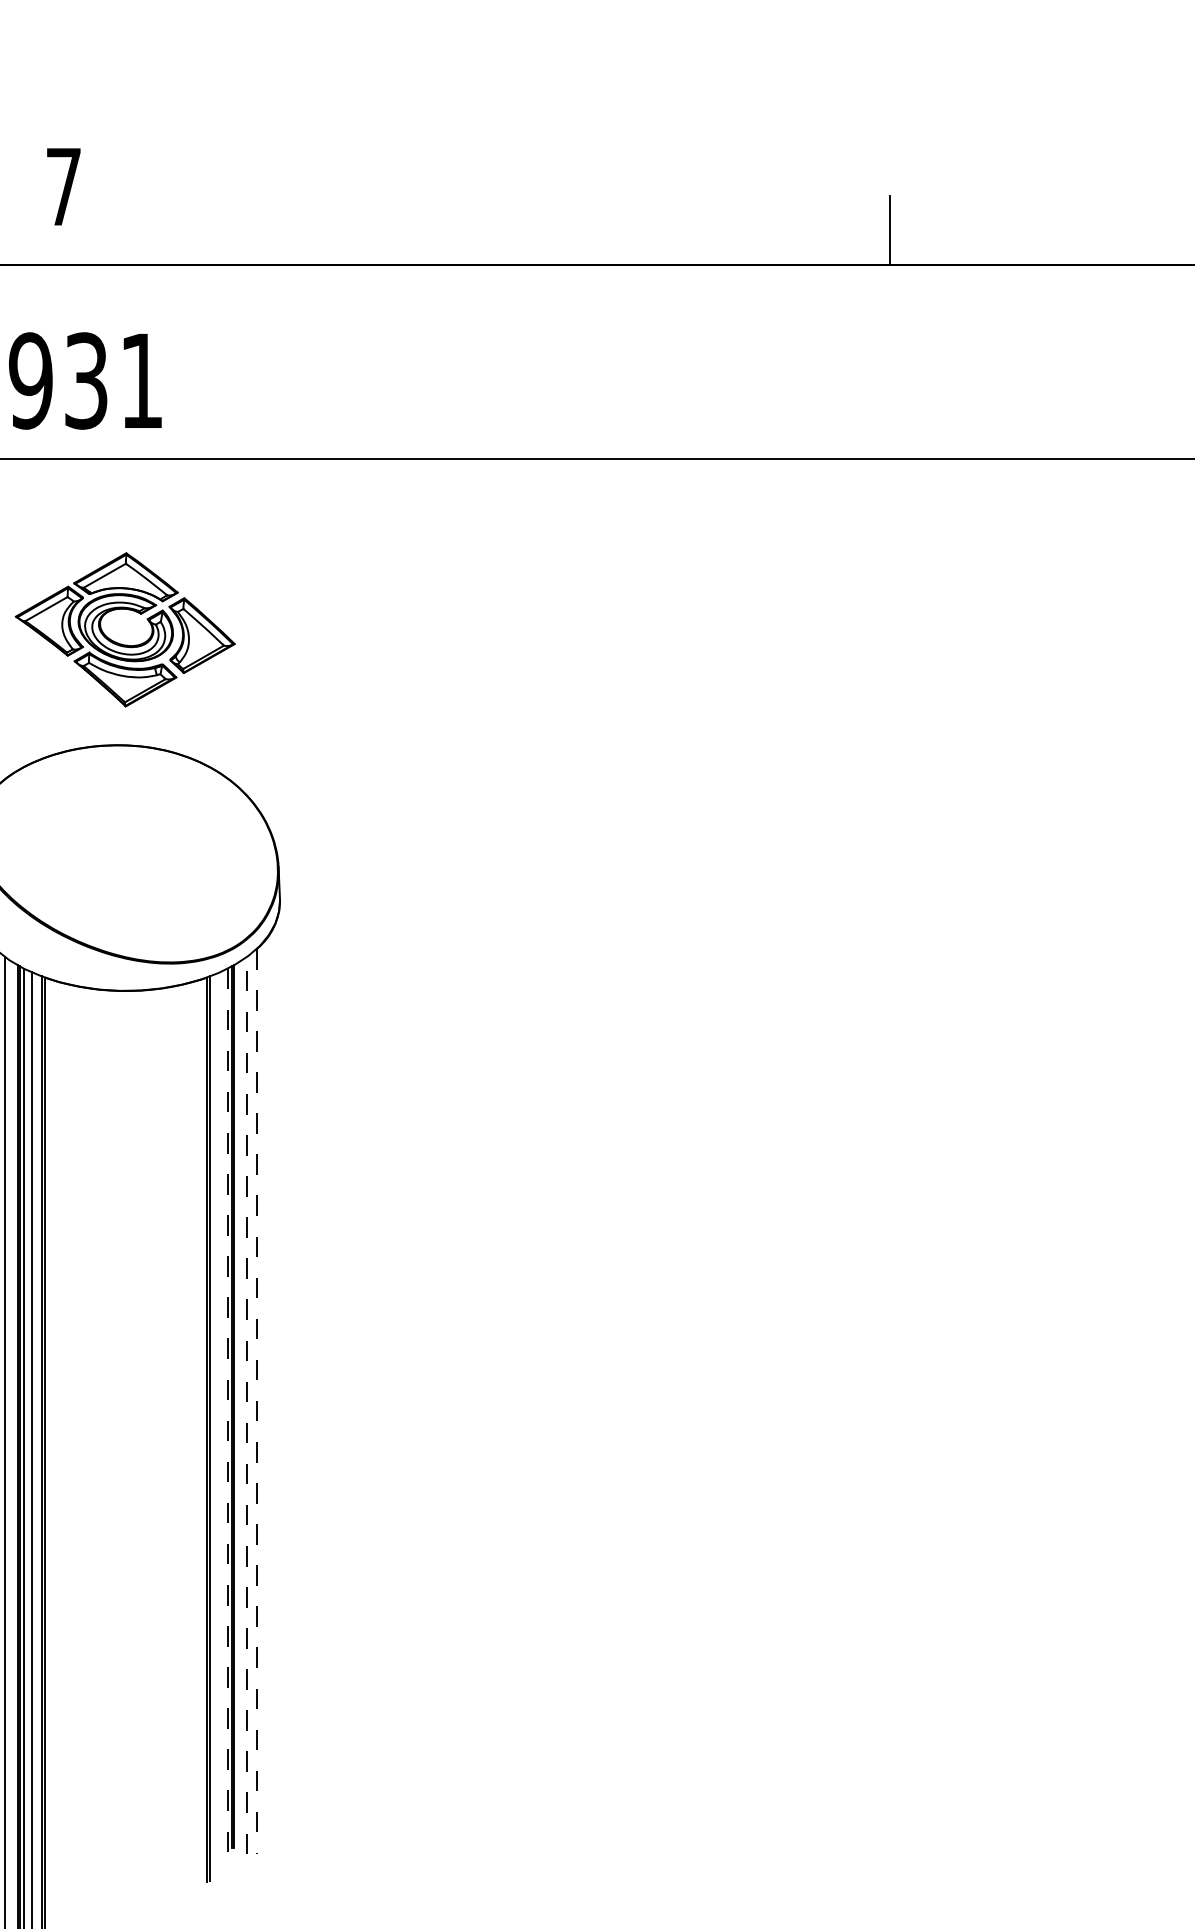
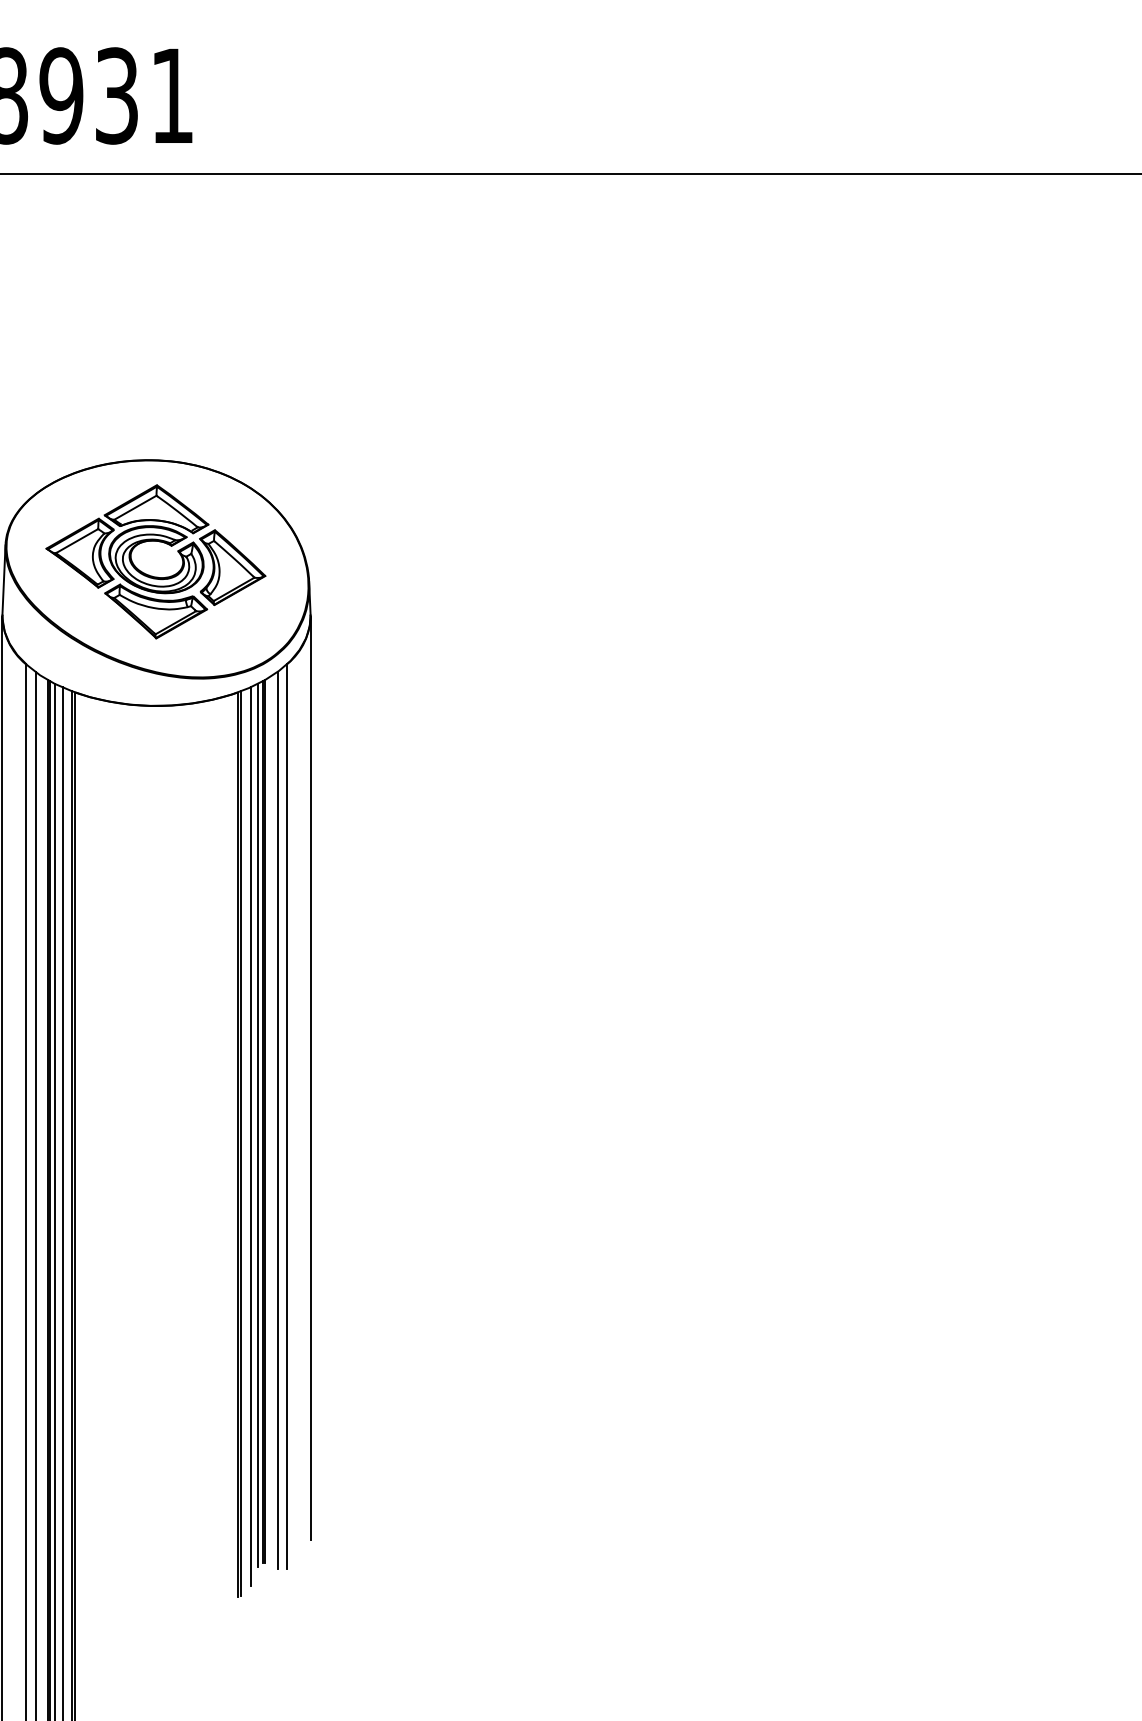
part: (118, 642) -> (149, 574), moved
line: (280, 1362) -> (311, 1077), added
line: (256, 1401) -> (287, 1116), dashed -> solid
line: (246, 1405) -> (277, 1120), dashed -> solid
line: (227, 1410) -> (258, 1125), dashed -> solid
line: (220, 1421) -> (251, 1136), added

